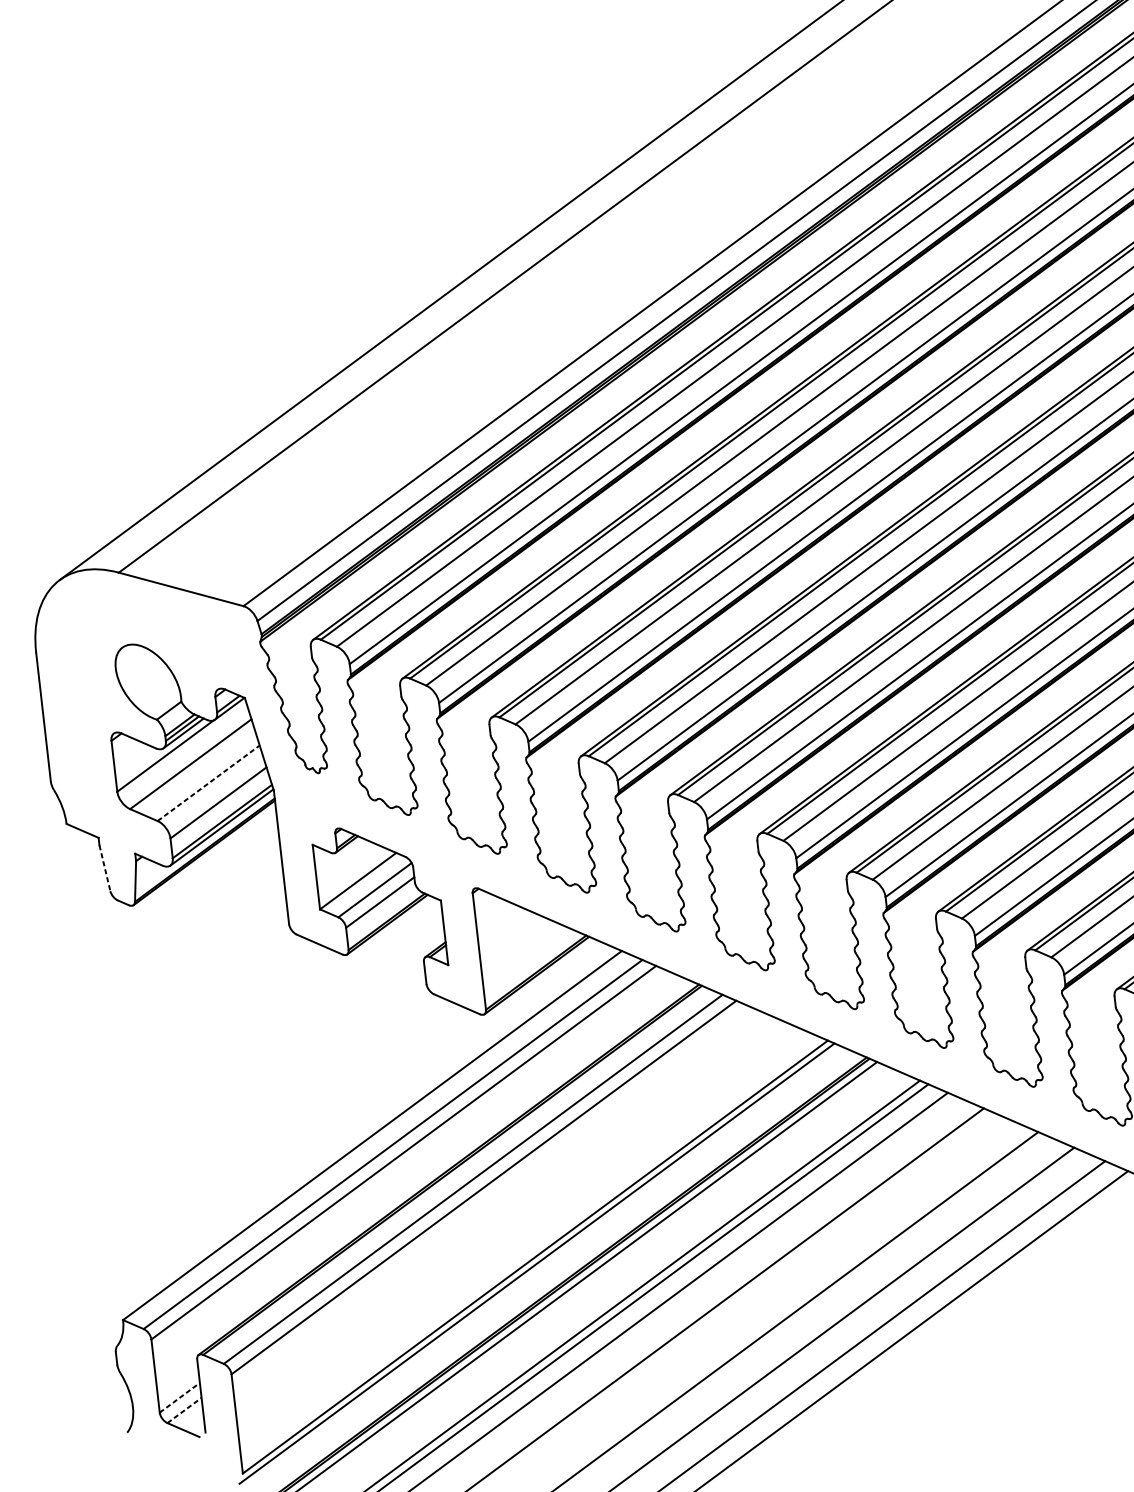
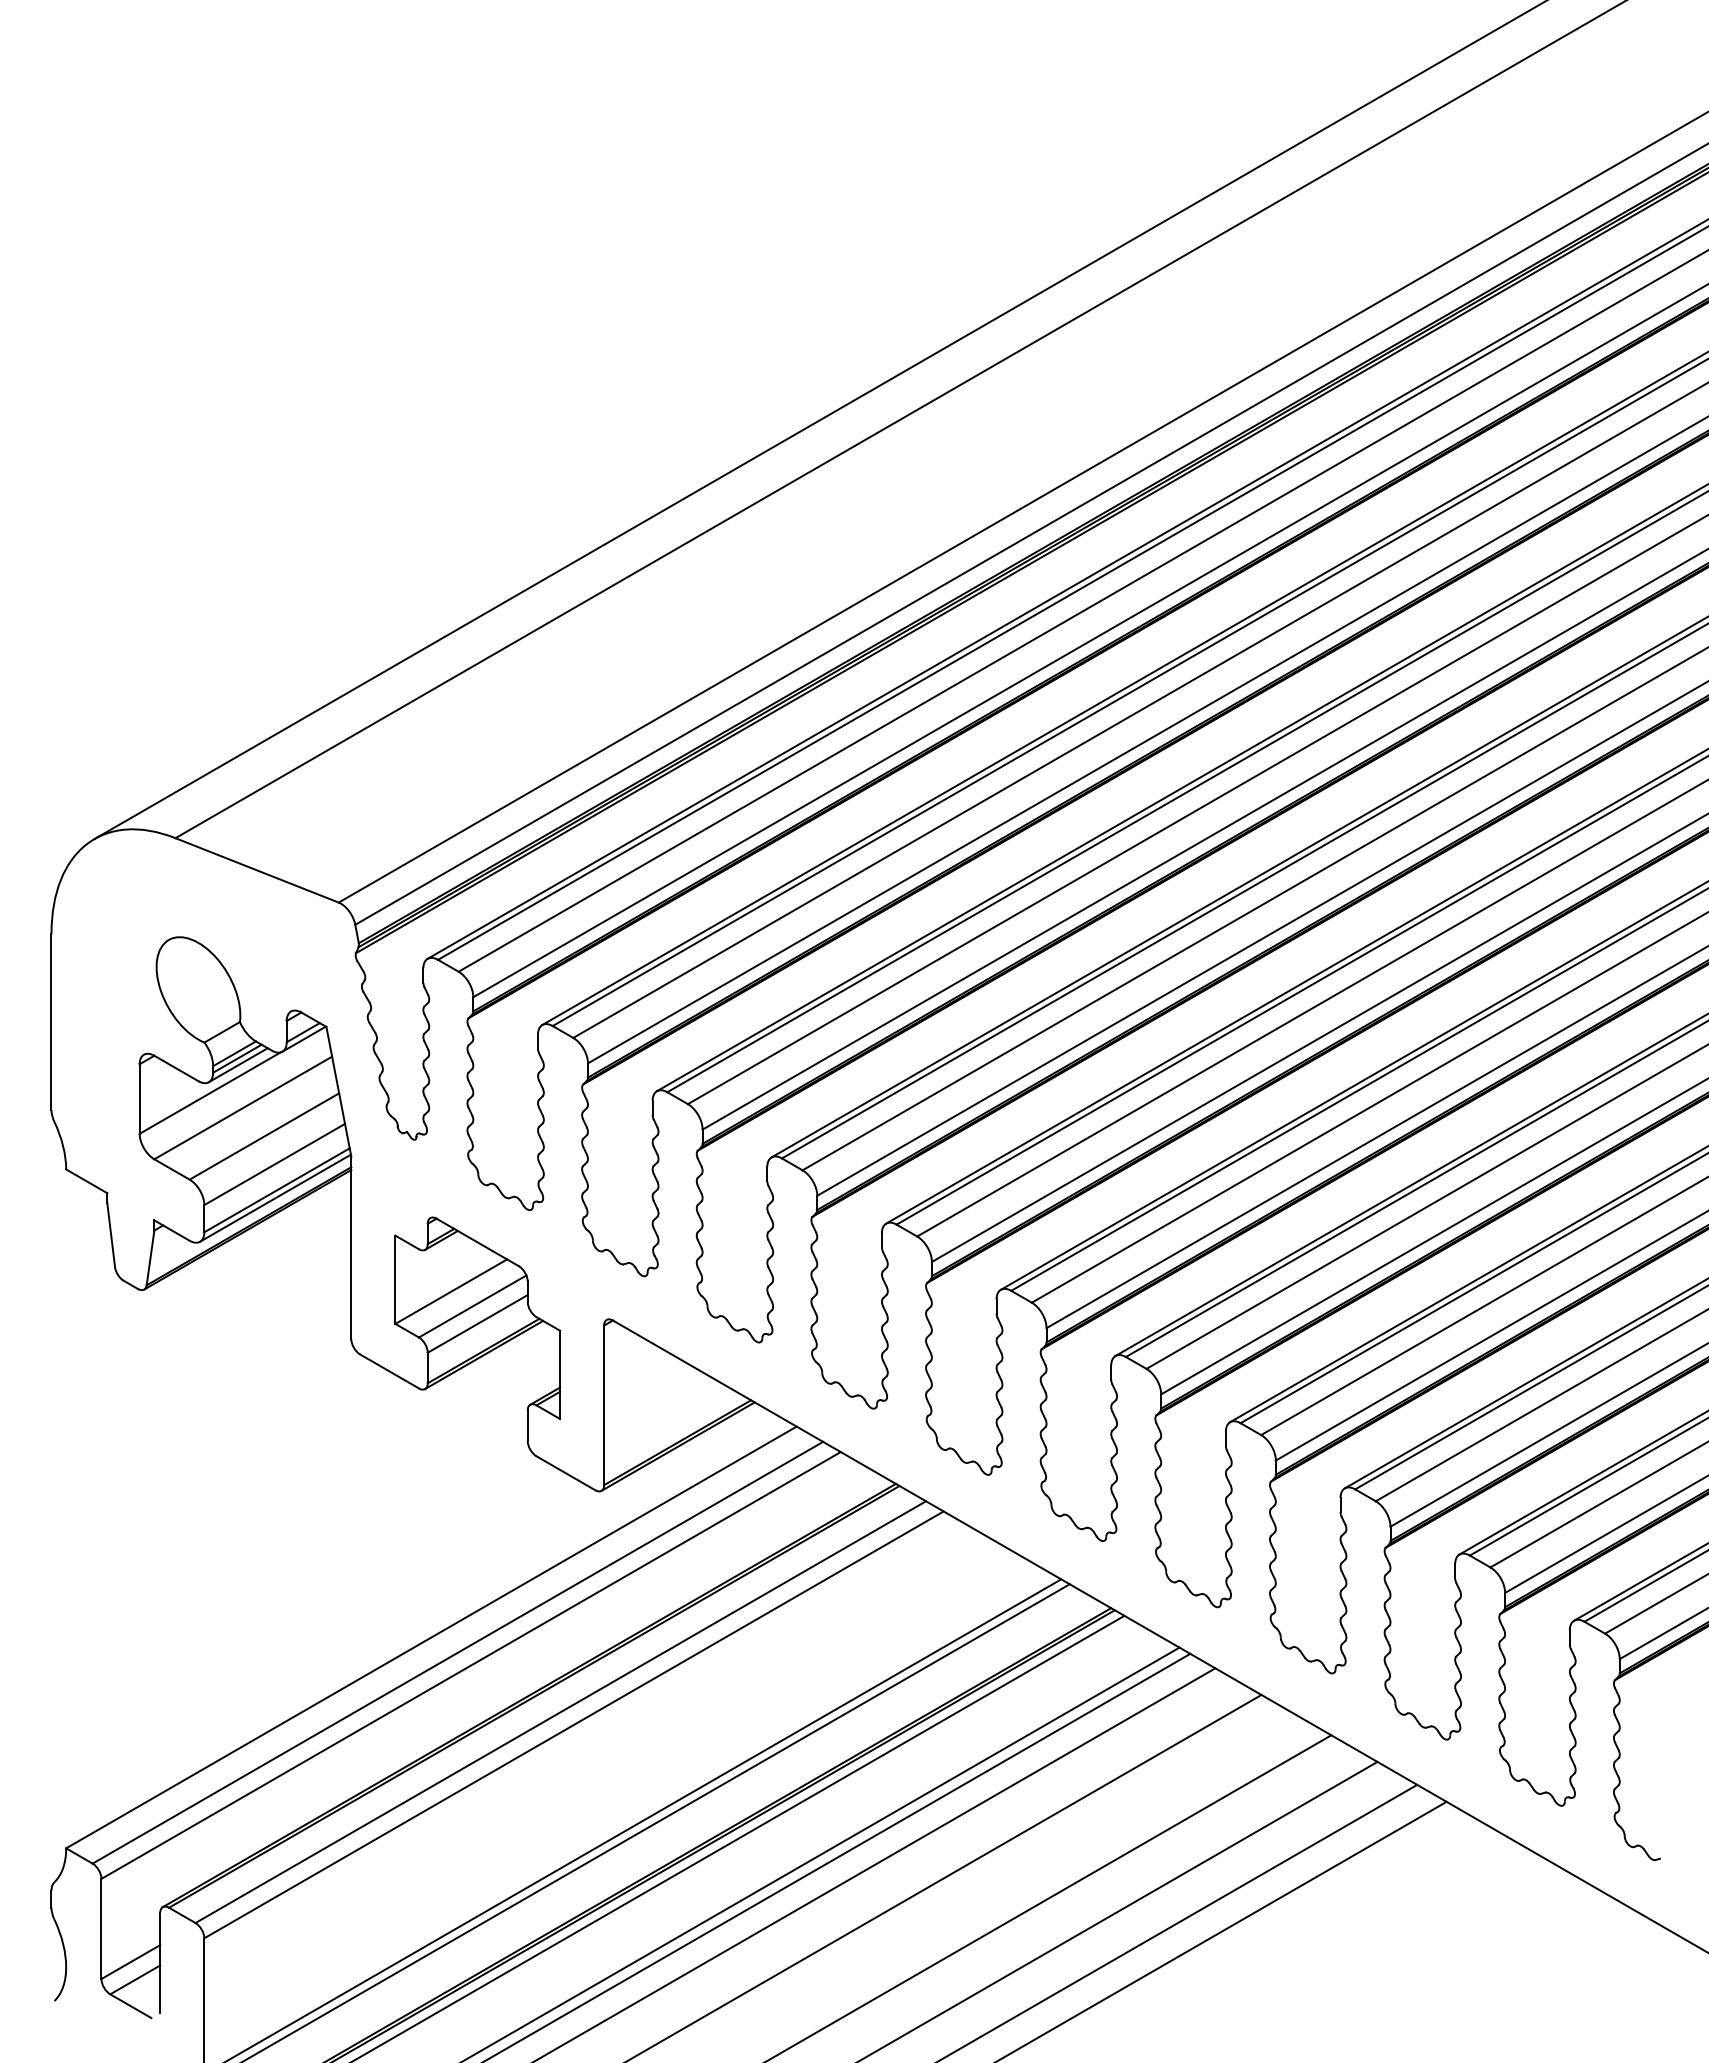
line: (208, 783) -> (264, 1136), dashed -> solid
line: (105, 868) -> (111, 1235), dashed -> solid
line: (179, 1398) -> (130, 1962), dashed -> solid
line: (184, 1410) -> (135, 1979), dashed -> solid

